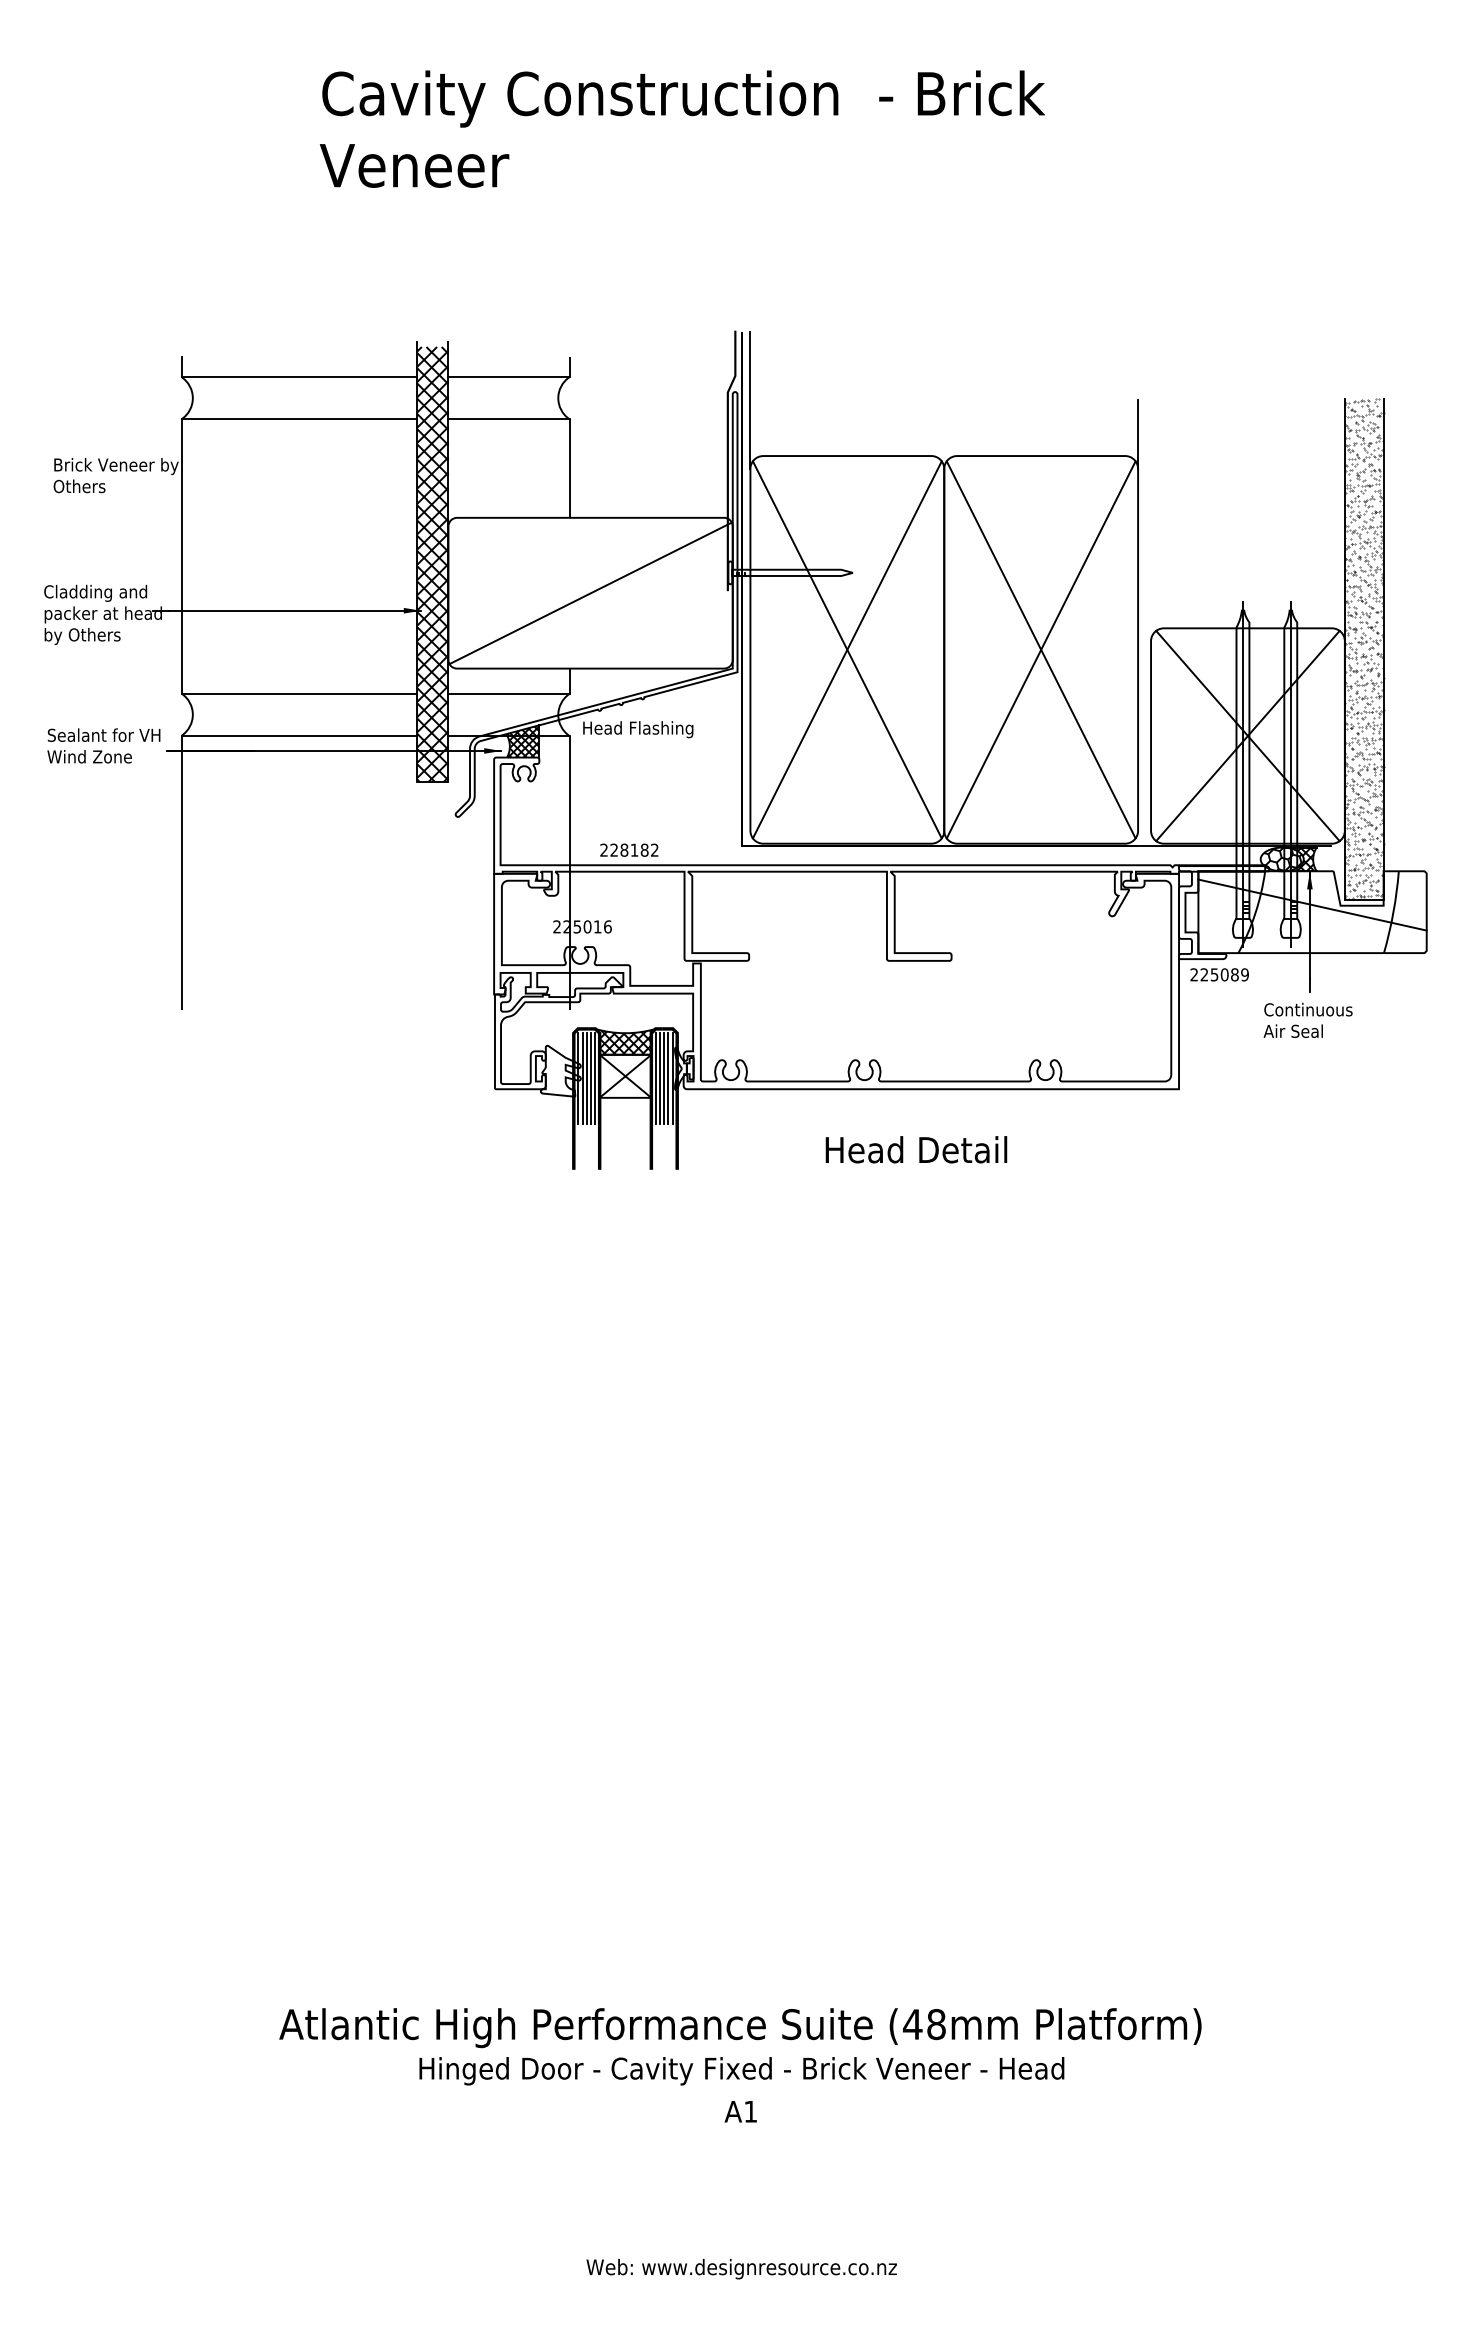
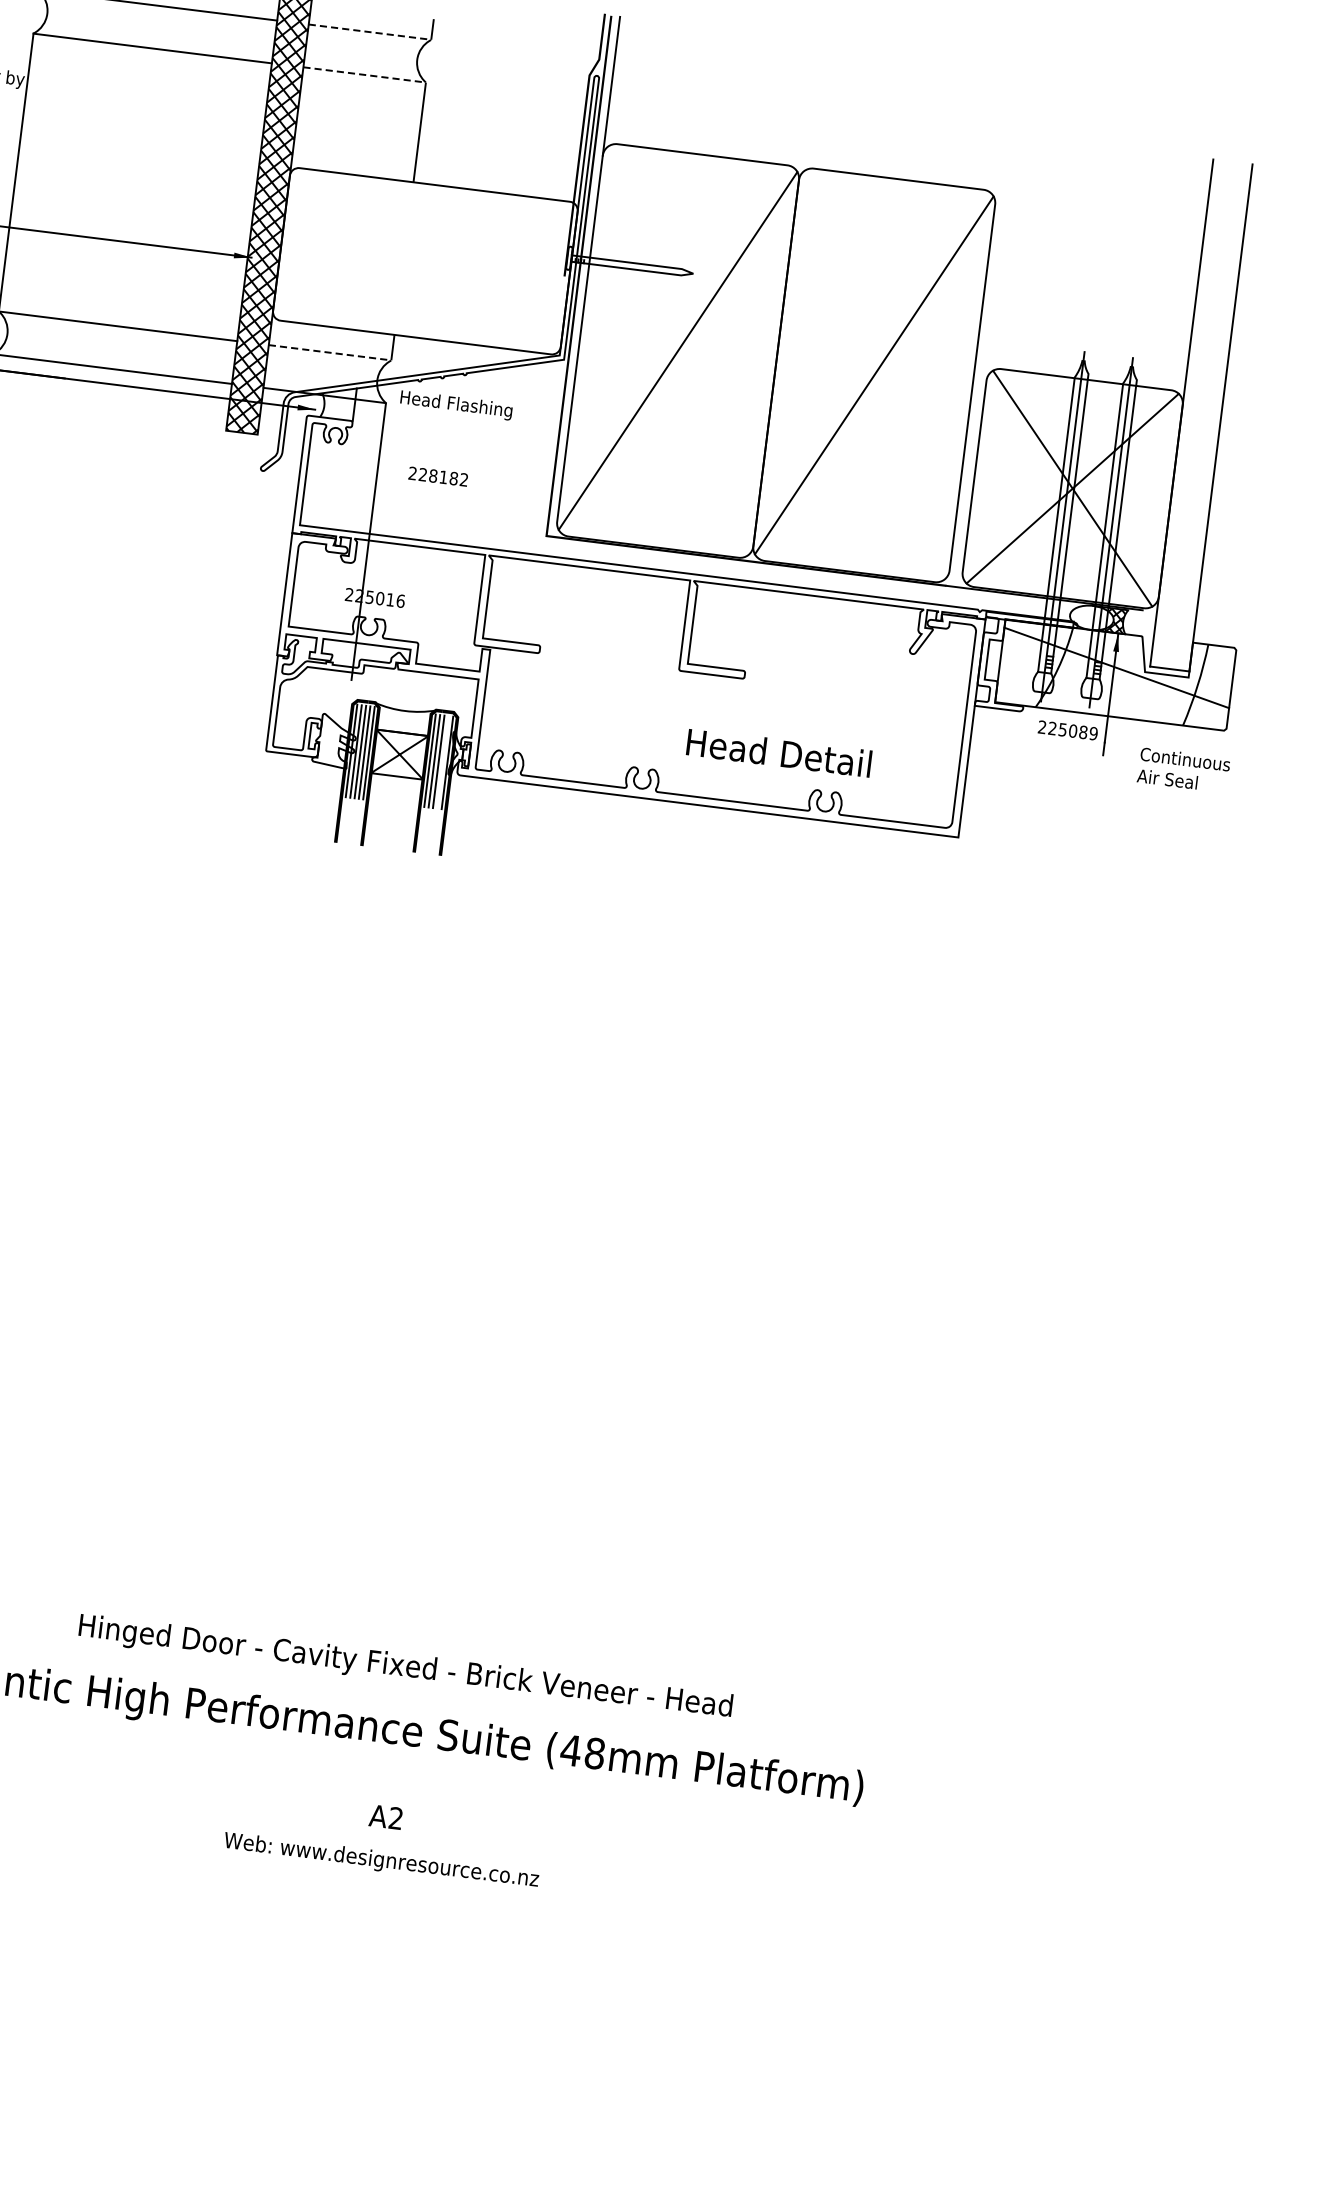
line: (508, 377) -> (369, 32), solid -> dashed
line: (508, 419) -> (364, 75), solid -> dashed
line: (1138, 433) -> (1000, 168), removed
line: (590, 592) -> (425, 260), removed
line: (846, 649) -> (677, 350), removed
line: (1040, 649) -> (873, 374), removed
hatch: (1363, 649) -> (1200, 415), removed
line: (508, 693) -> (329, 352), solid -> dashed
hatch: (523, 741) -> (338, 402), removed
text: (629, 849) -> (438, 475), moved
hatch: (1282, 859) -> (1092, 618), removed
text: (1219, 974) -> (1067, 730), moved
text: (1307, 1019) -> (1183, 769), moved
hatch: (624, 1041) -> (403, 719), removed
line: (668, 1078) -> (443, 762), removed
text: (916, 1149) -> (779, 752), moved
text: (741, 2071) -> (405, 1668), moved
text: (750, 2111) -> (395, 1818), A1 -> A2
text: (741, 2269) -> (381, 1861), moved

